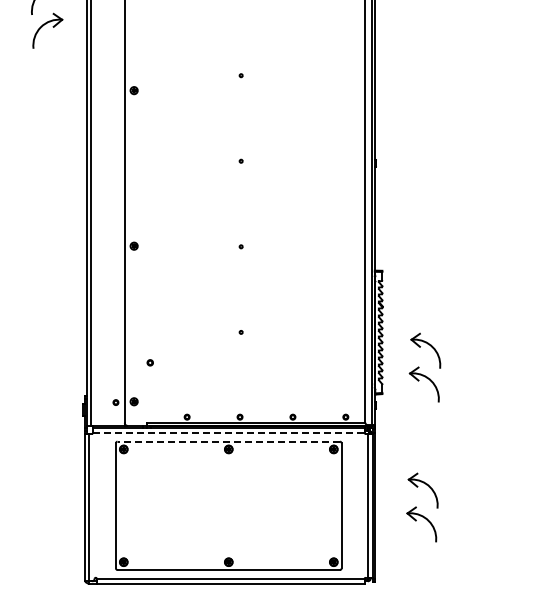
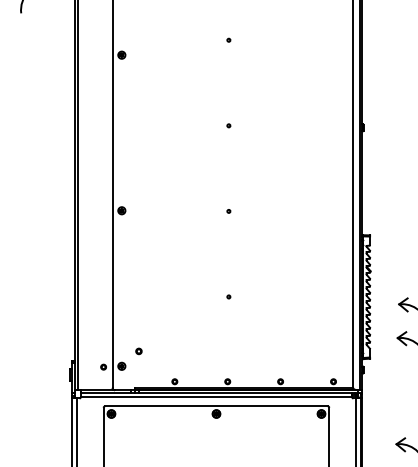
part: (149, 362) -> (138, 351), moved
line: (228, 432) -> (216, 397), dashed -> solid
line: (228, 441) -> (216, 406), dashed -> solid

